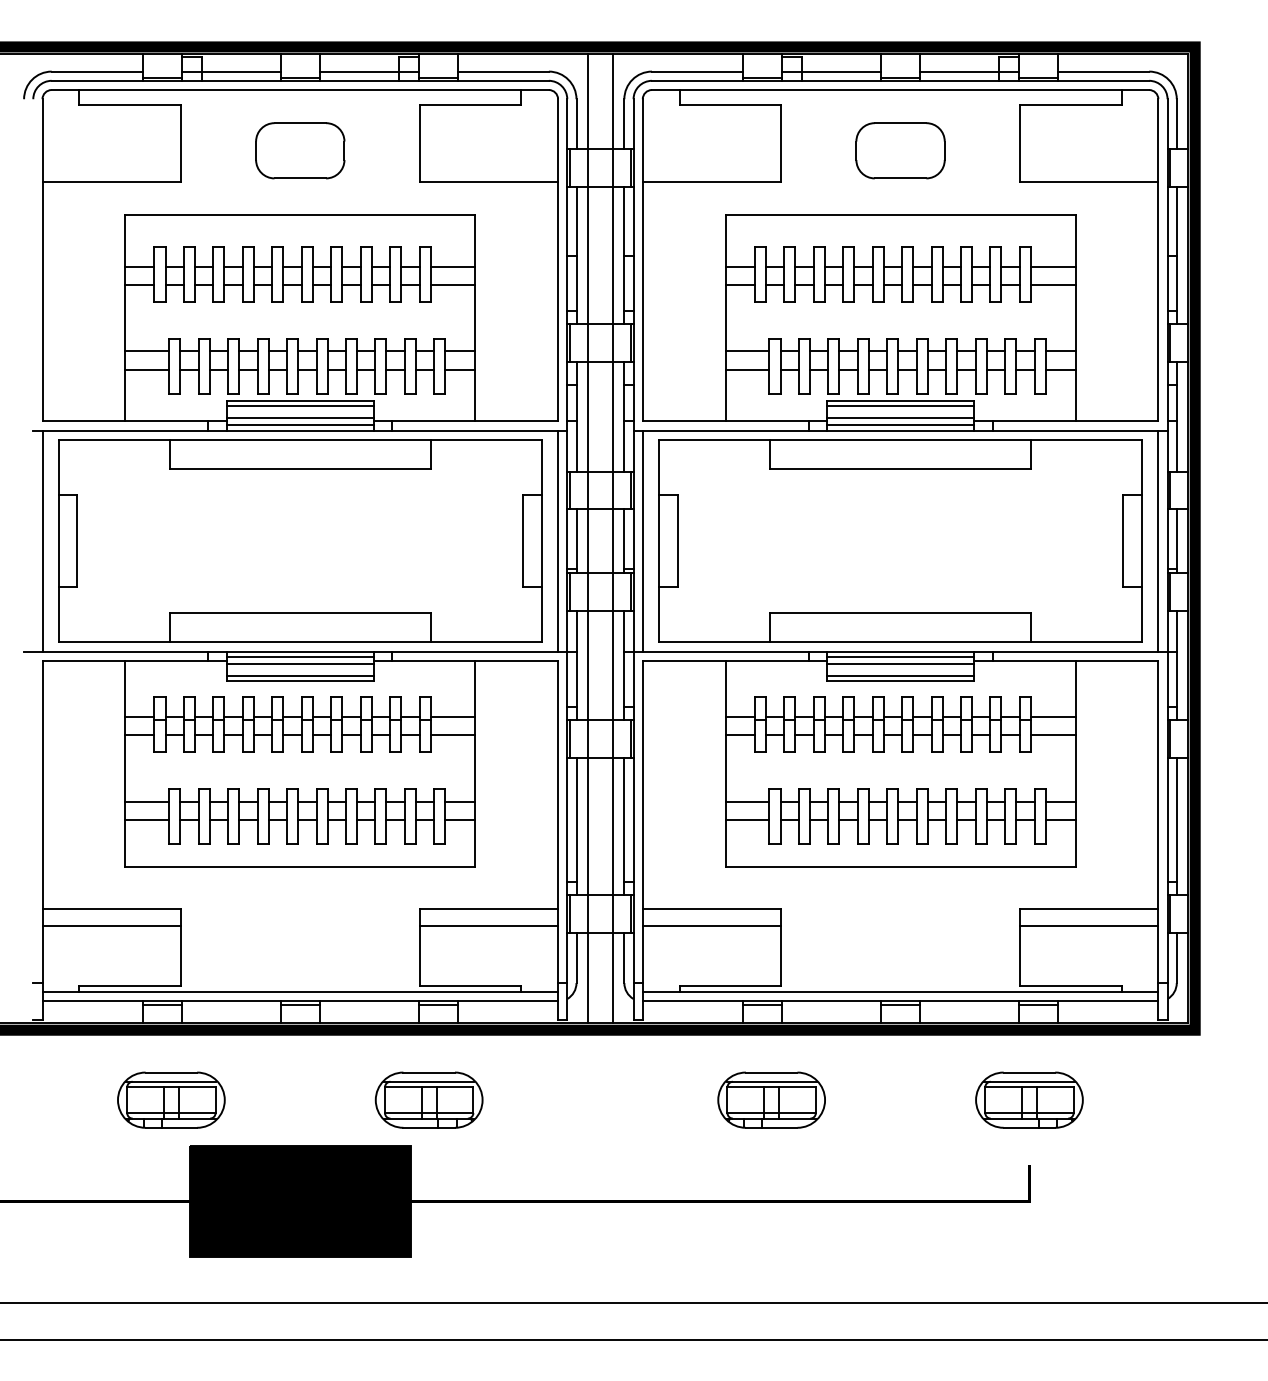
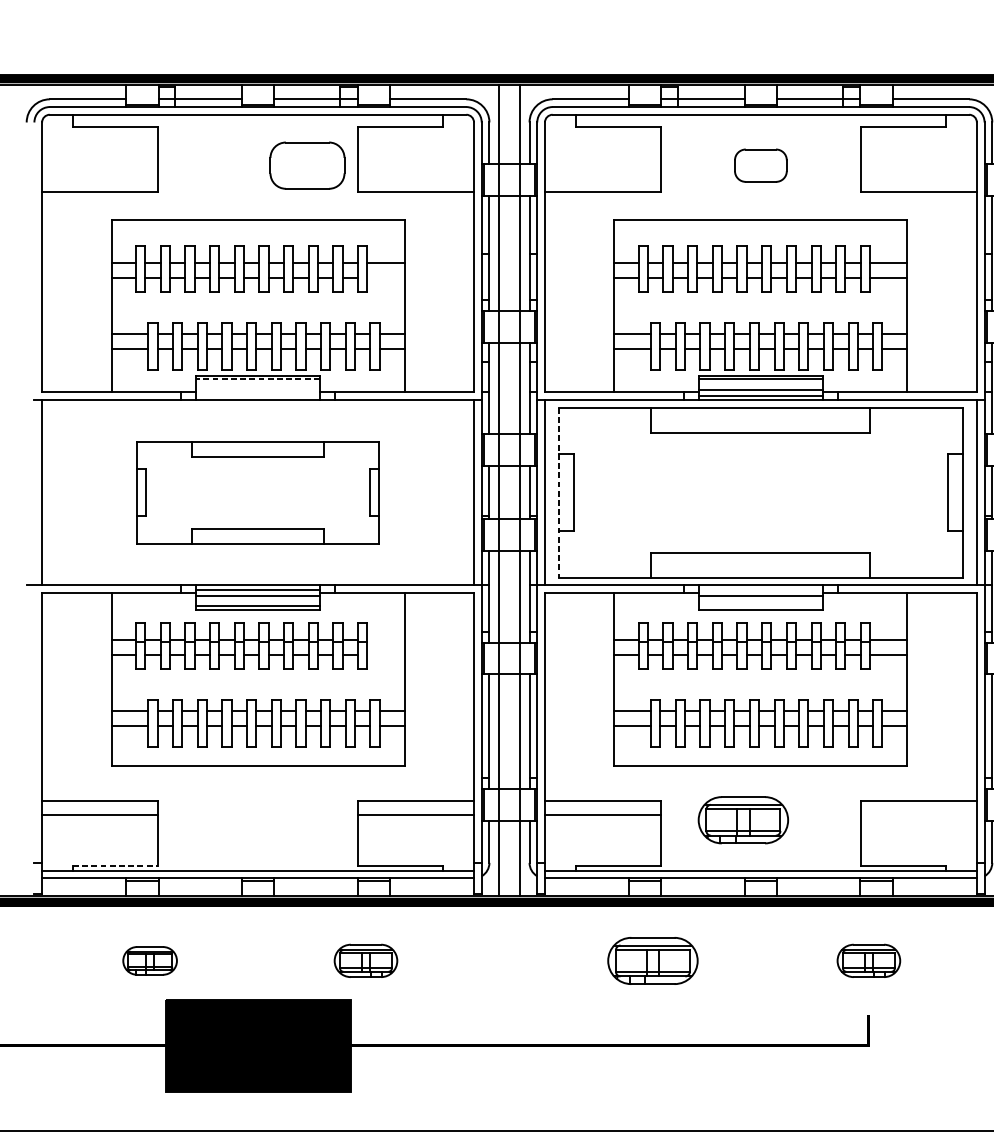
part: (300, 150) -> (307, 165), moved
part: (900, 150) -> (760, 165), size x0.7
line: (452, 285) -> (385, 278), removed
line: (300, 405) -> (258, 379), solid -> dashed
line: (299, 418) -> (257, 389), removed
line: (299, 425) -> (257, 395), removed
part: (300, 540) -> (258, 492), size x0.6
line: (659, 541) -> (558, 492), solid -> dashed
line: (900, 656) -> (760, 589), removed
line: (900, 676) -> (760, 606), removed
line: (452, 716) -> (385, 639), removed
line: (452, 735) -> (385, 655), removed
line: (1089, 926) -> (919, 815), removed
part: (879, 931) -> (743, 819), added
line: (129, 986) -> (115, 865), solid -> dashed
part: (171, 1099) -> (150, 960), size x0.6
part: (428, 1099) -> (365, 960), size x0.7
part: (1029, 1099) -> (868, 960), size x0.7

